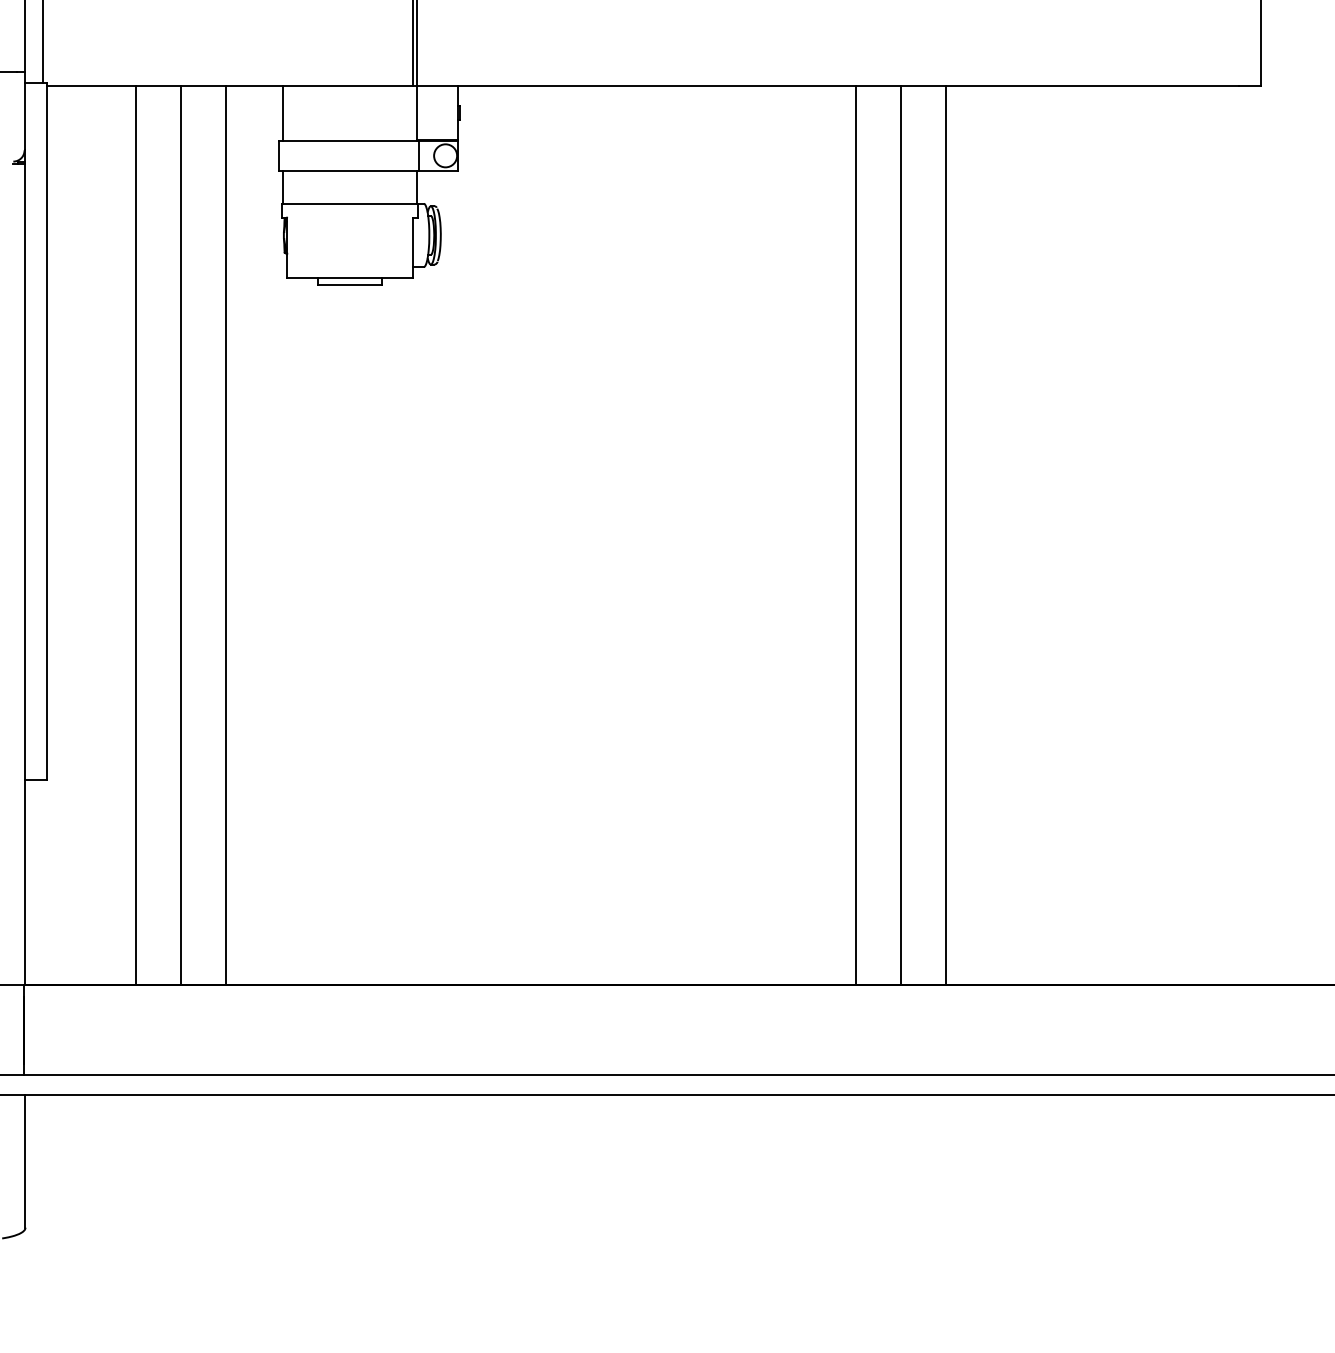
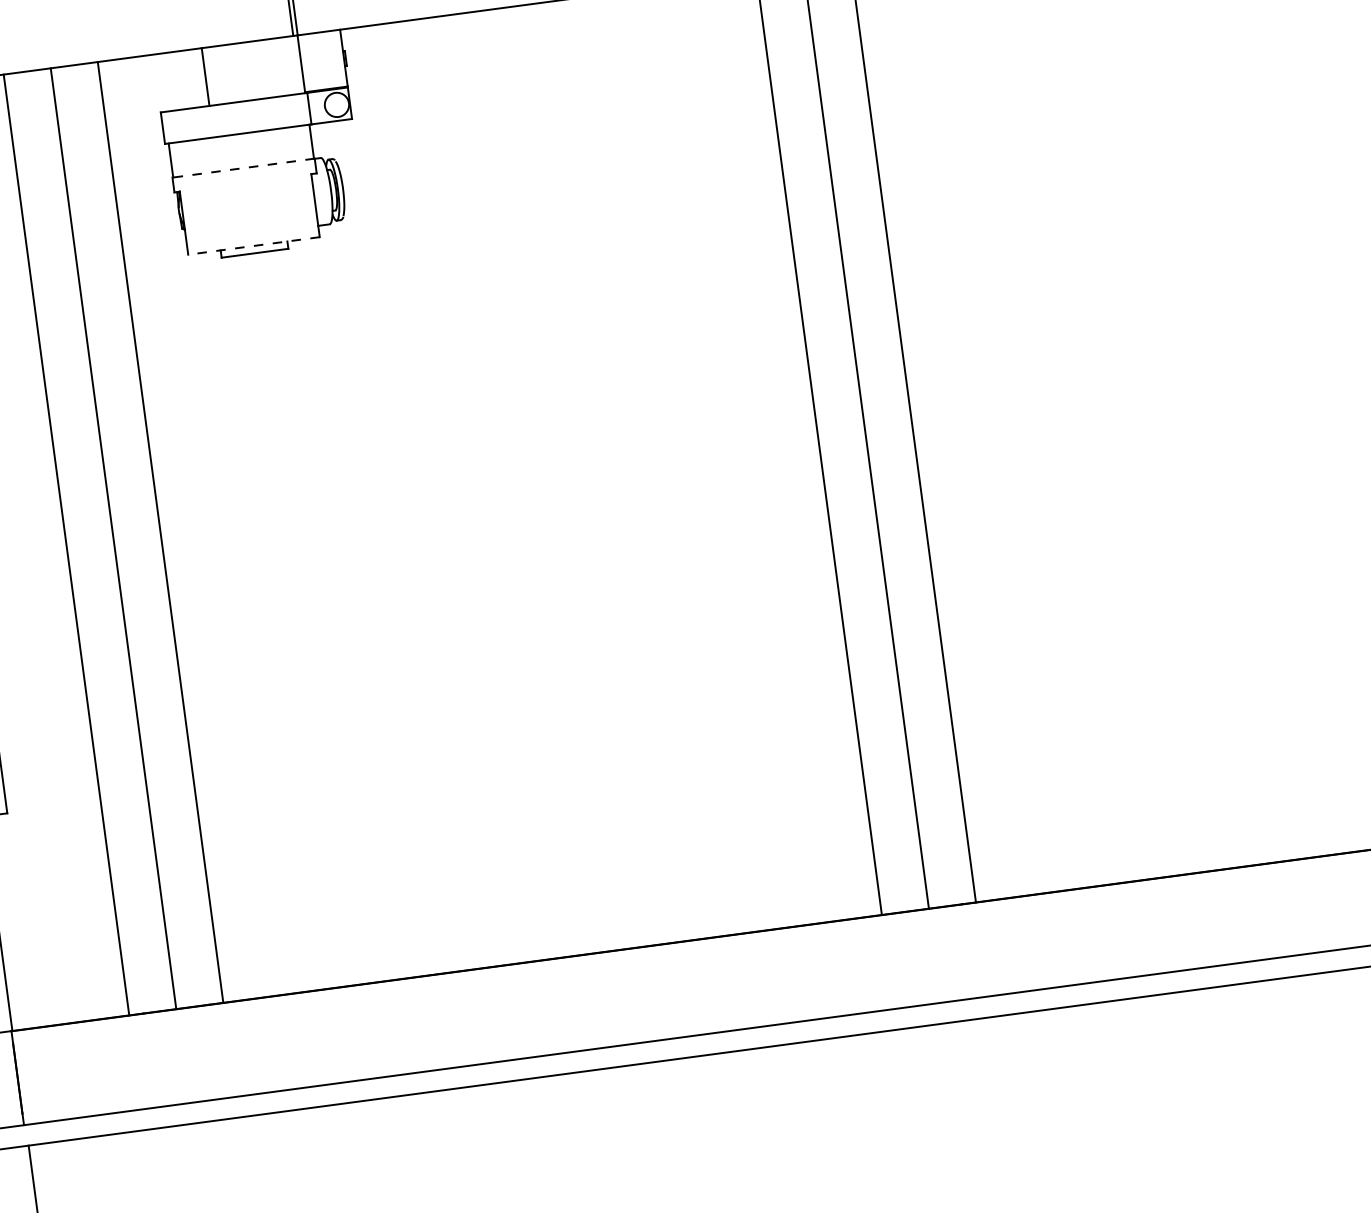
line: (282, 112) -> (205, 76), moved
line: (349, 203) -> (243, 168), solid -> dashed
line: (349, 277) -> (253, 245), solid -> dashed

